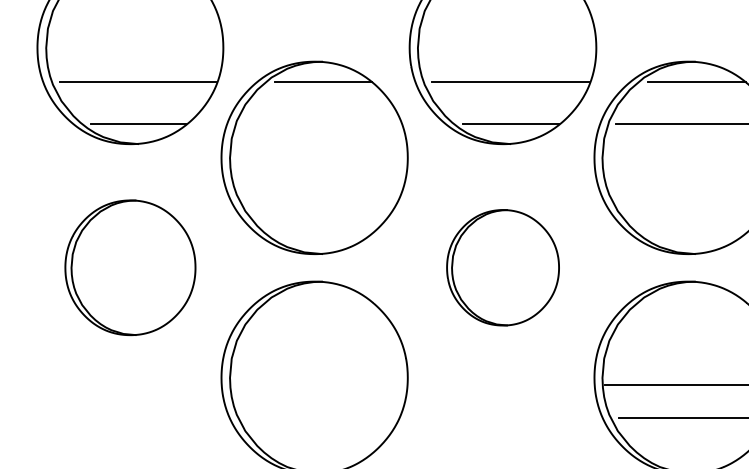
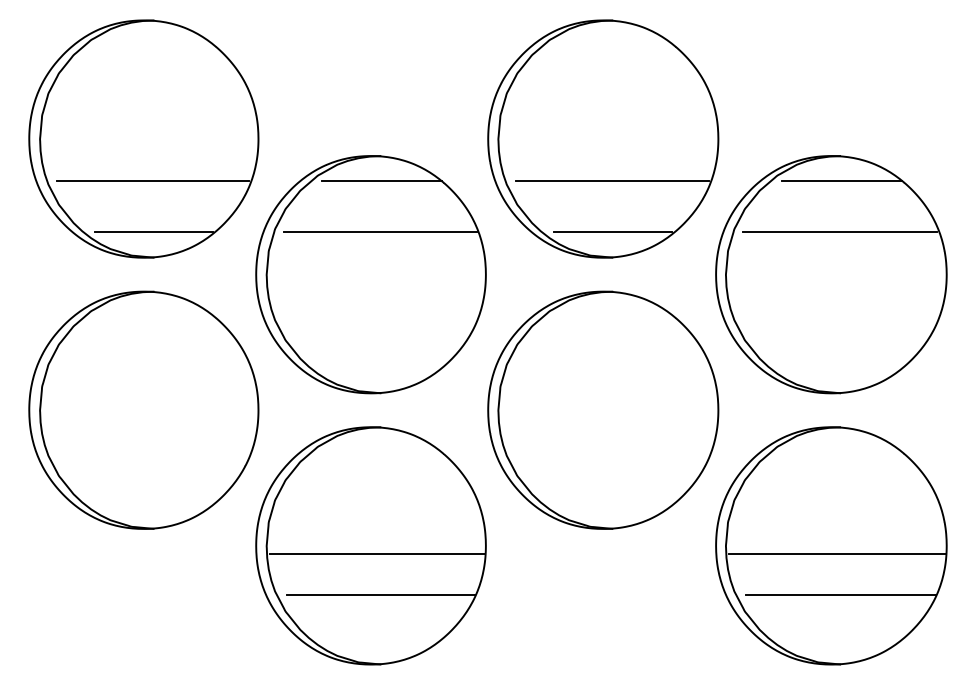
line: (321, 123) -> (379, 232), added
part: (130, 267) -> (143, 409), size x1.43
part: (503, 267) -> (603, 409), size x1.67
line: (319, 384) -> (377, 554), added
line: (322, 418) -> (380, 595), added

